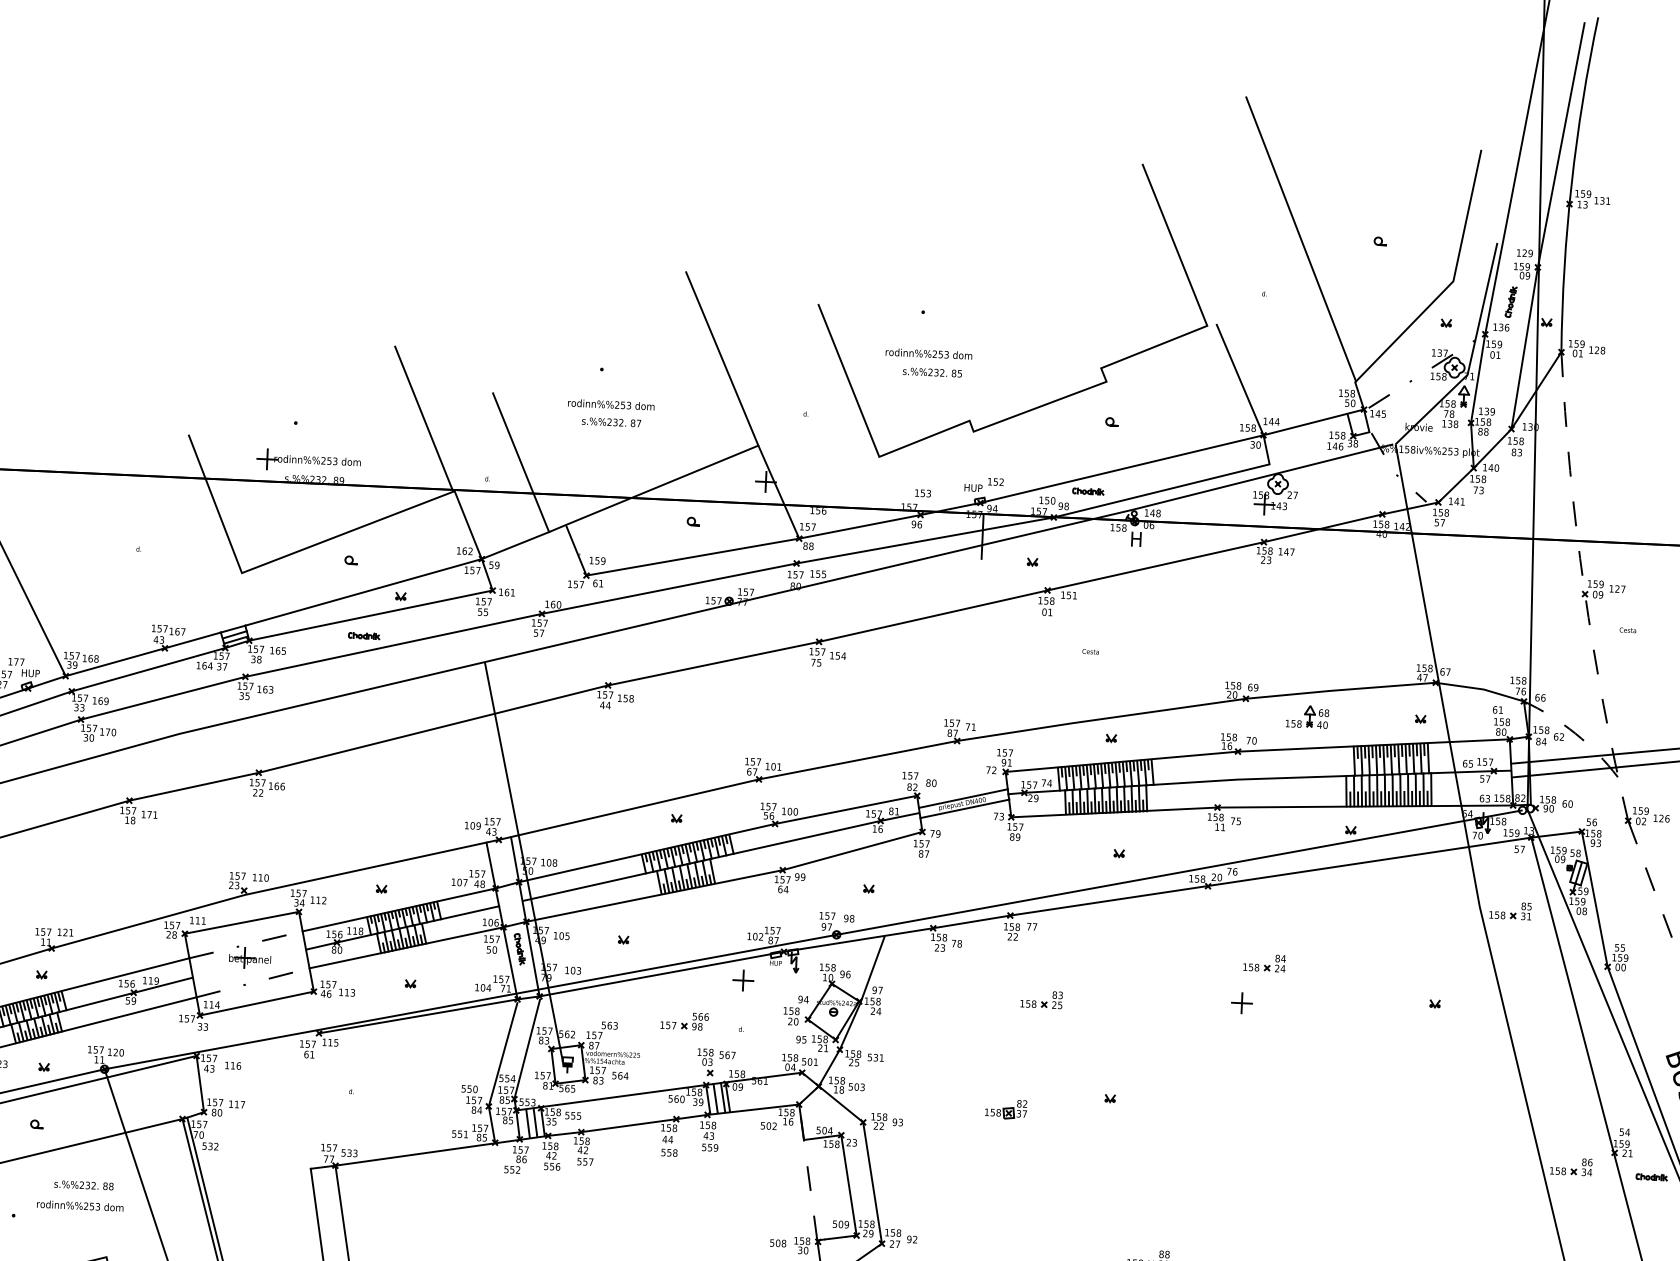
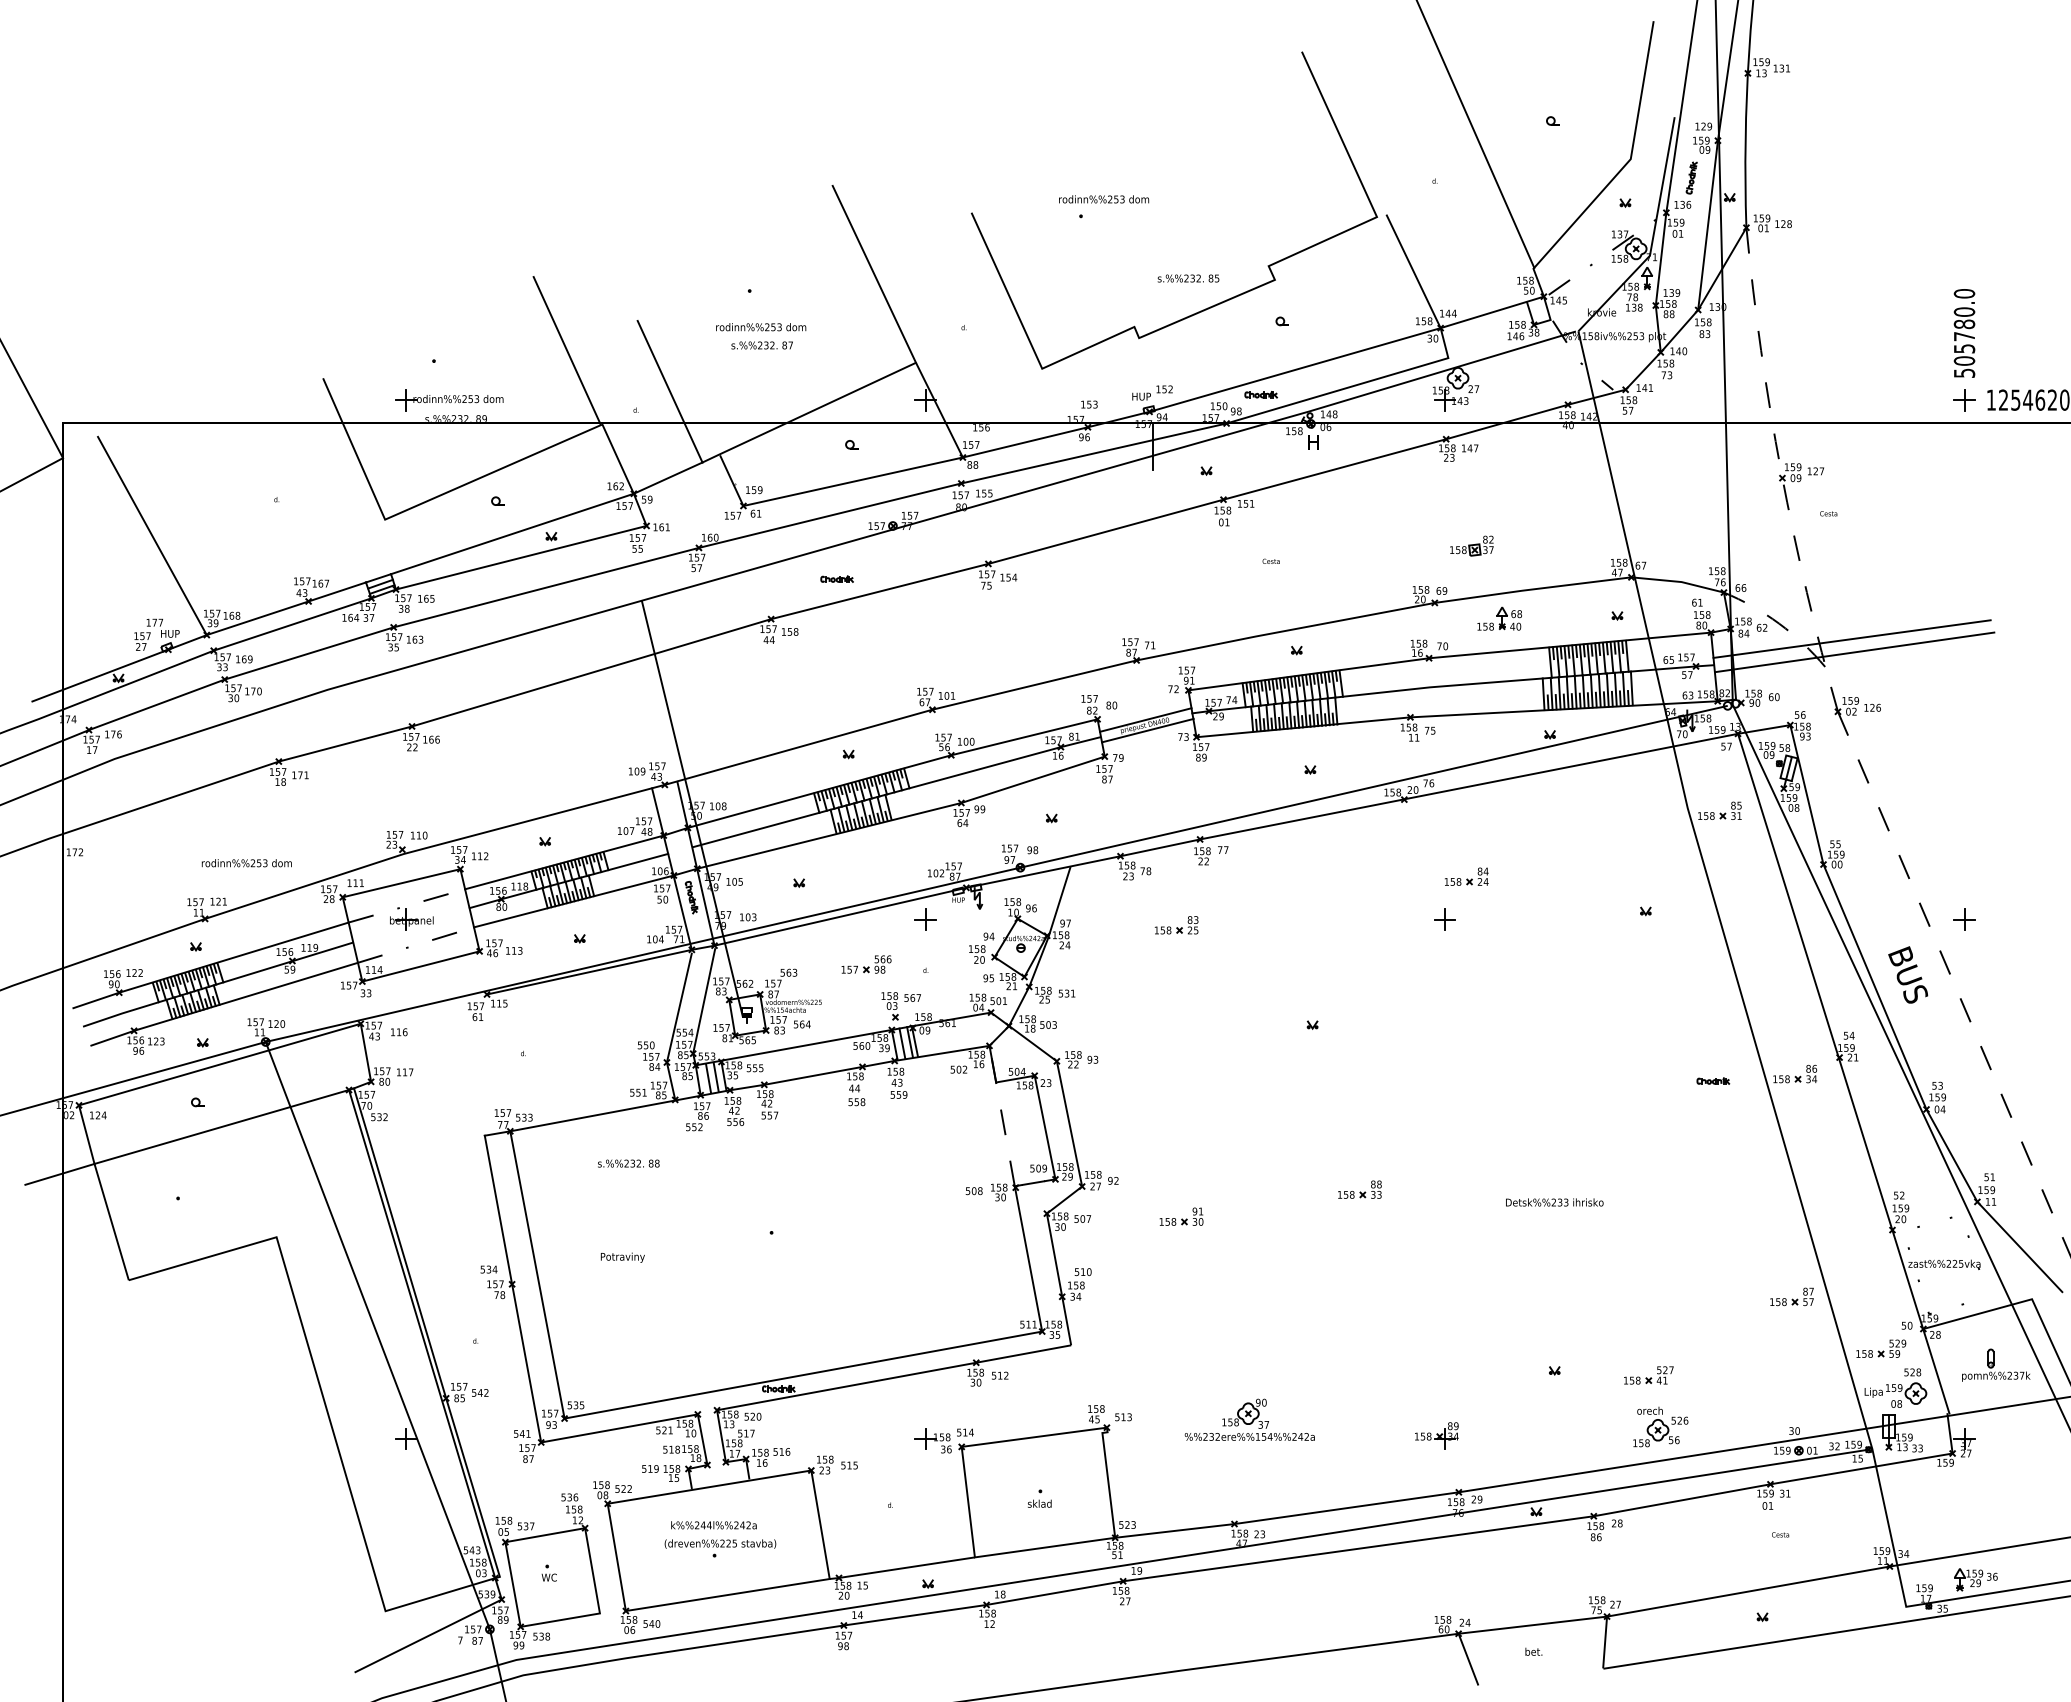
text: (929, 354) -> (1104, 199), moved
text: (932, 372) -> (1188, 278), moved
part: (363, 635) -> (836, 578), moved
part: (1041, 999) -> (1176, 925), moved
part: (1005, 1108) -> (1471, 545), moved
part: (1651, 1176) -> (1713, 1080), moved
text: (83, 1185) -> (628, 1163), moved
text: (79, 1206) -> (246, 863), moved

